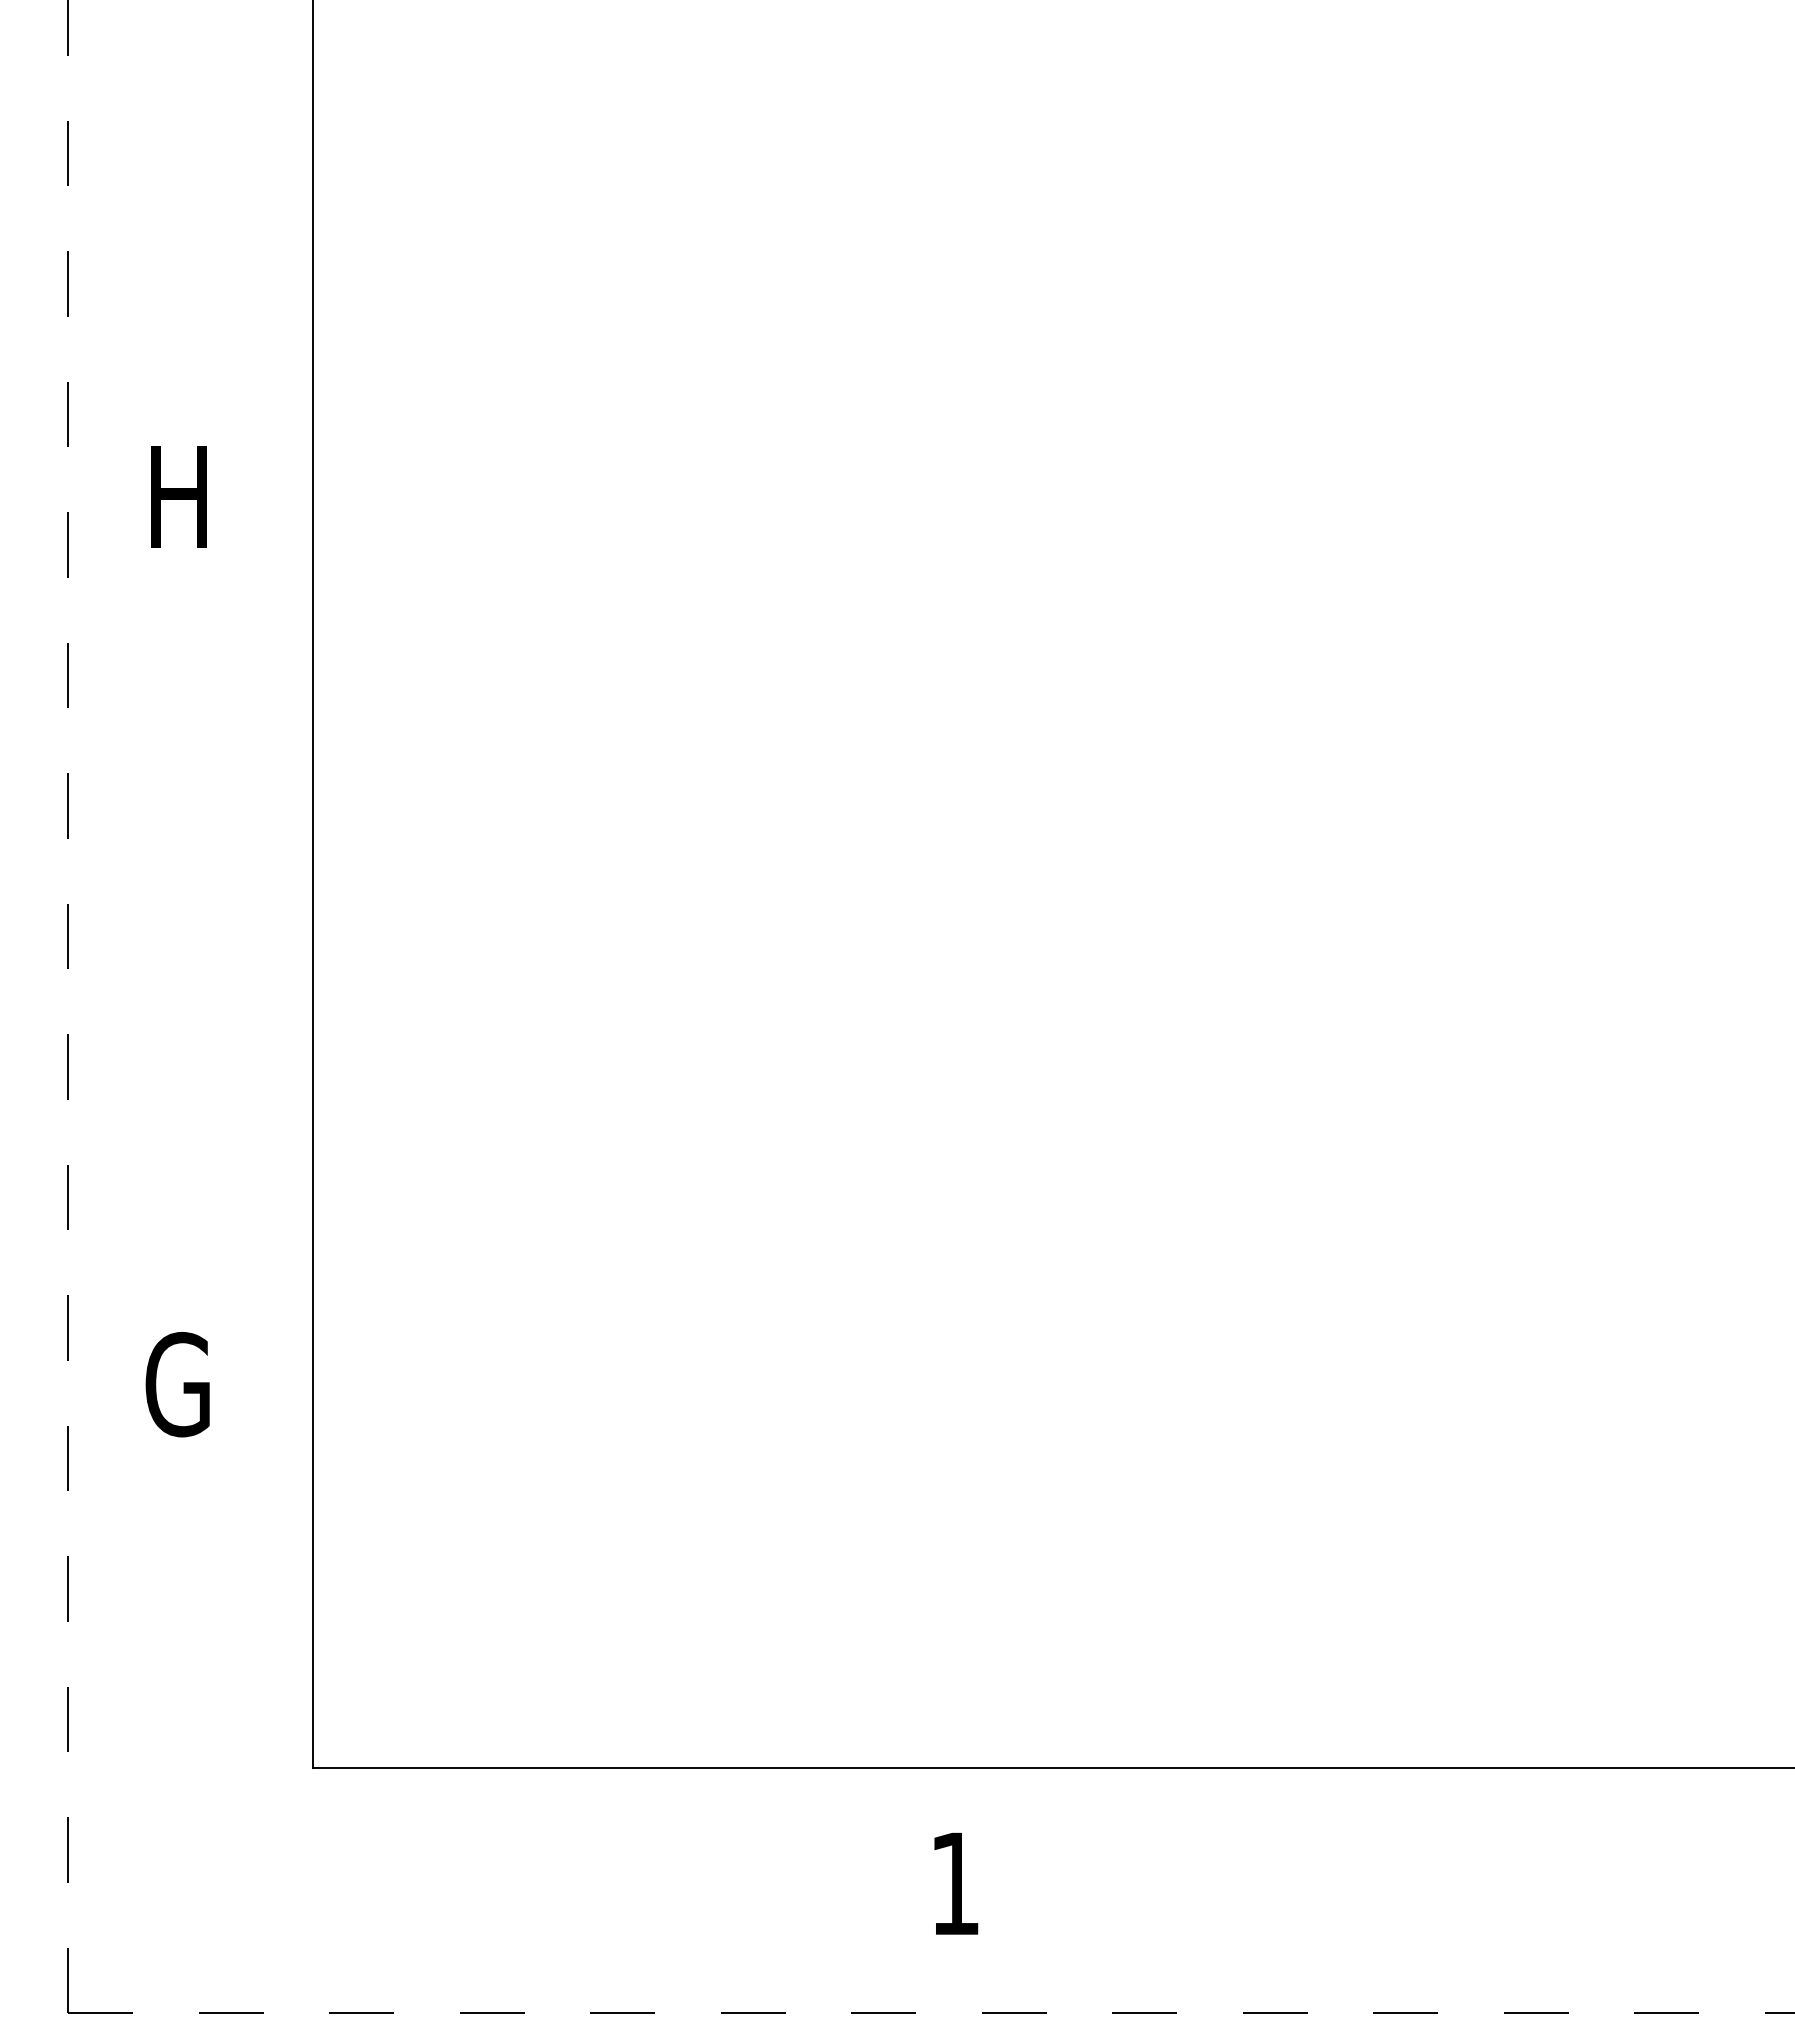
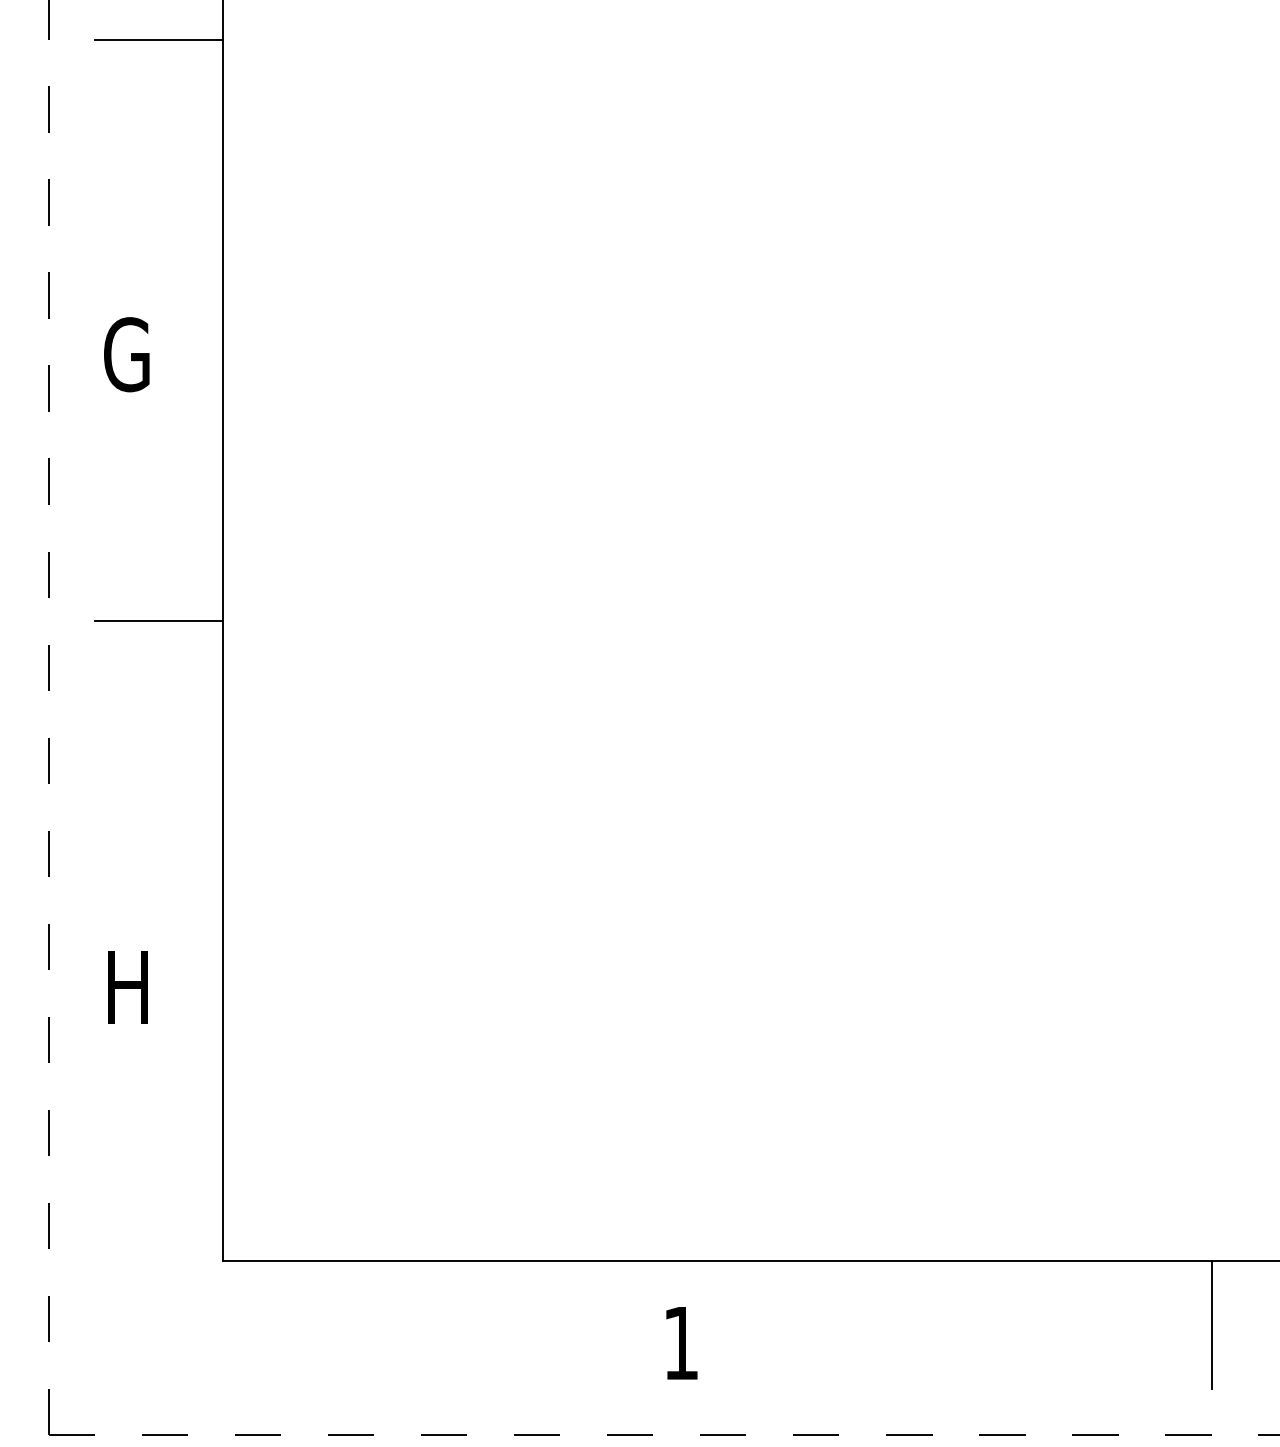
line: (222, 55) -> (158, 39), added
text: (177, 497) -> (126, 354), H -> G
line: (222, 871) -> (158, 621), added
text: (177, 1384) -> (126, 987), G -> H
line: (1699, 1857) -> (1211, 1324), added

